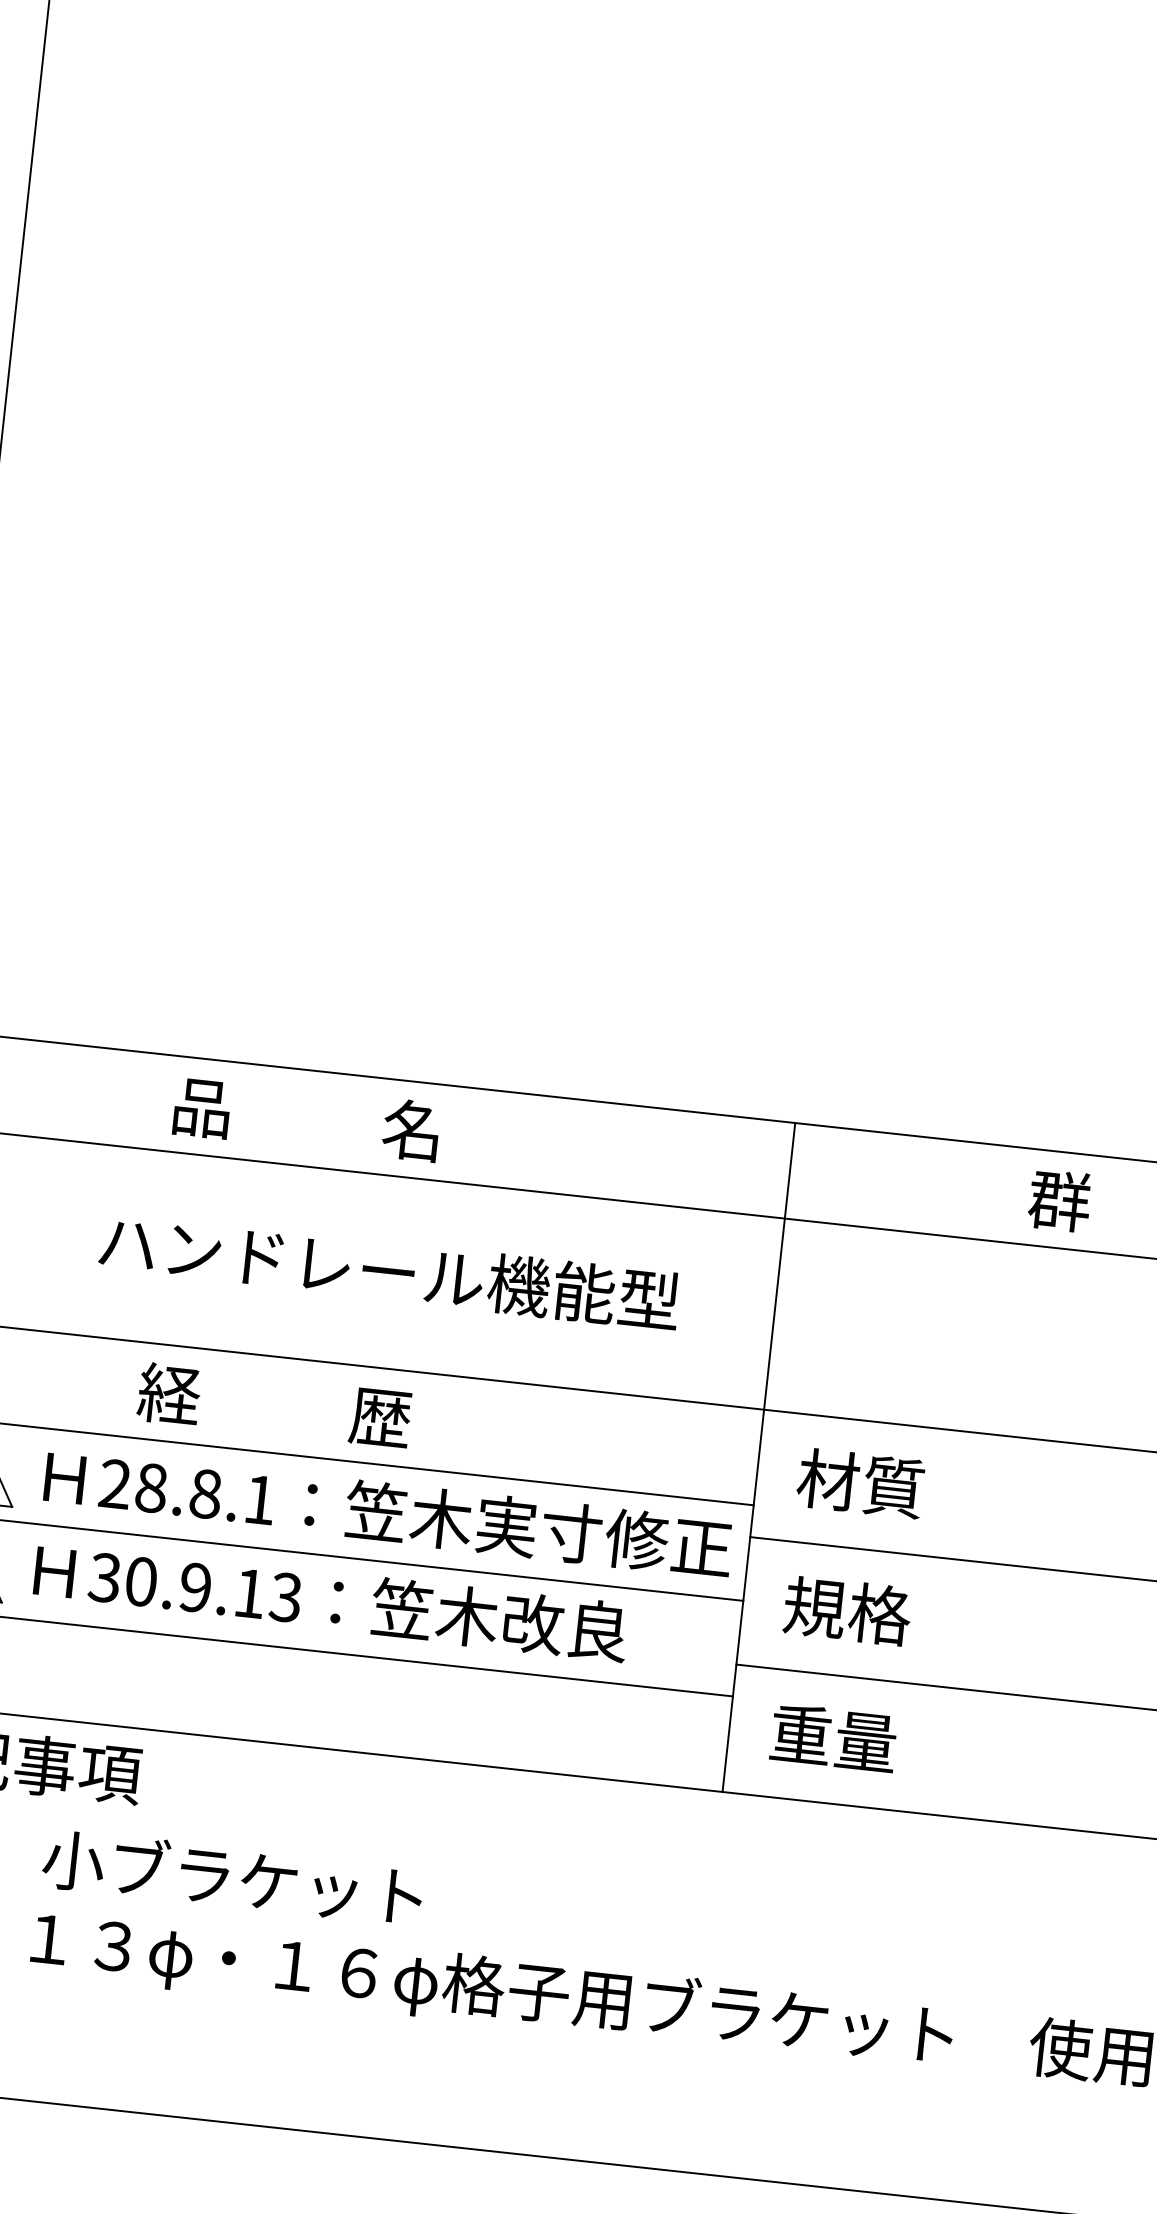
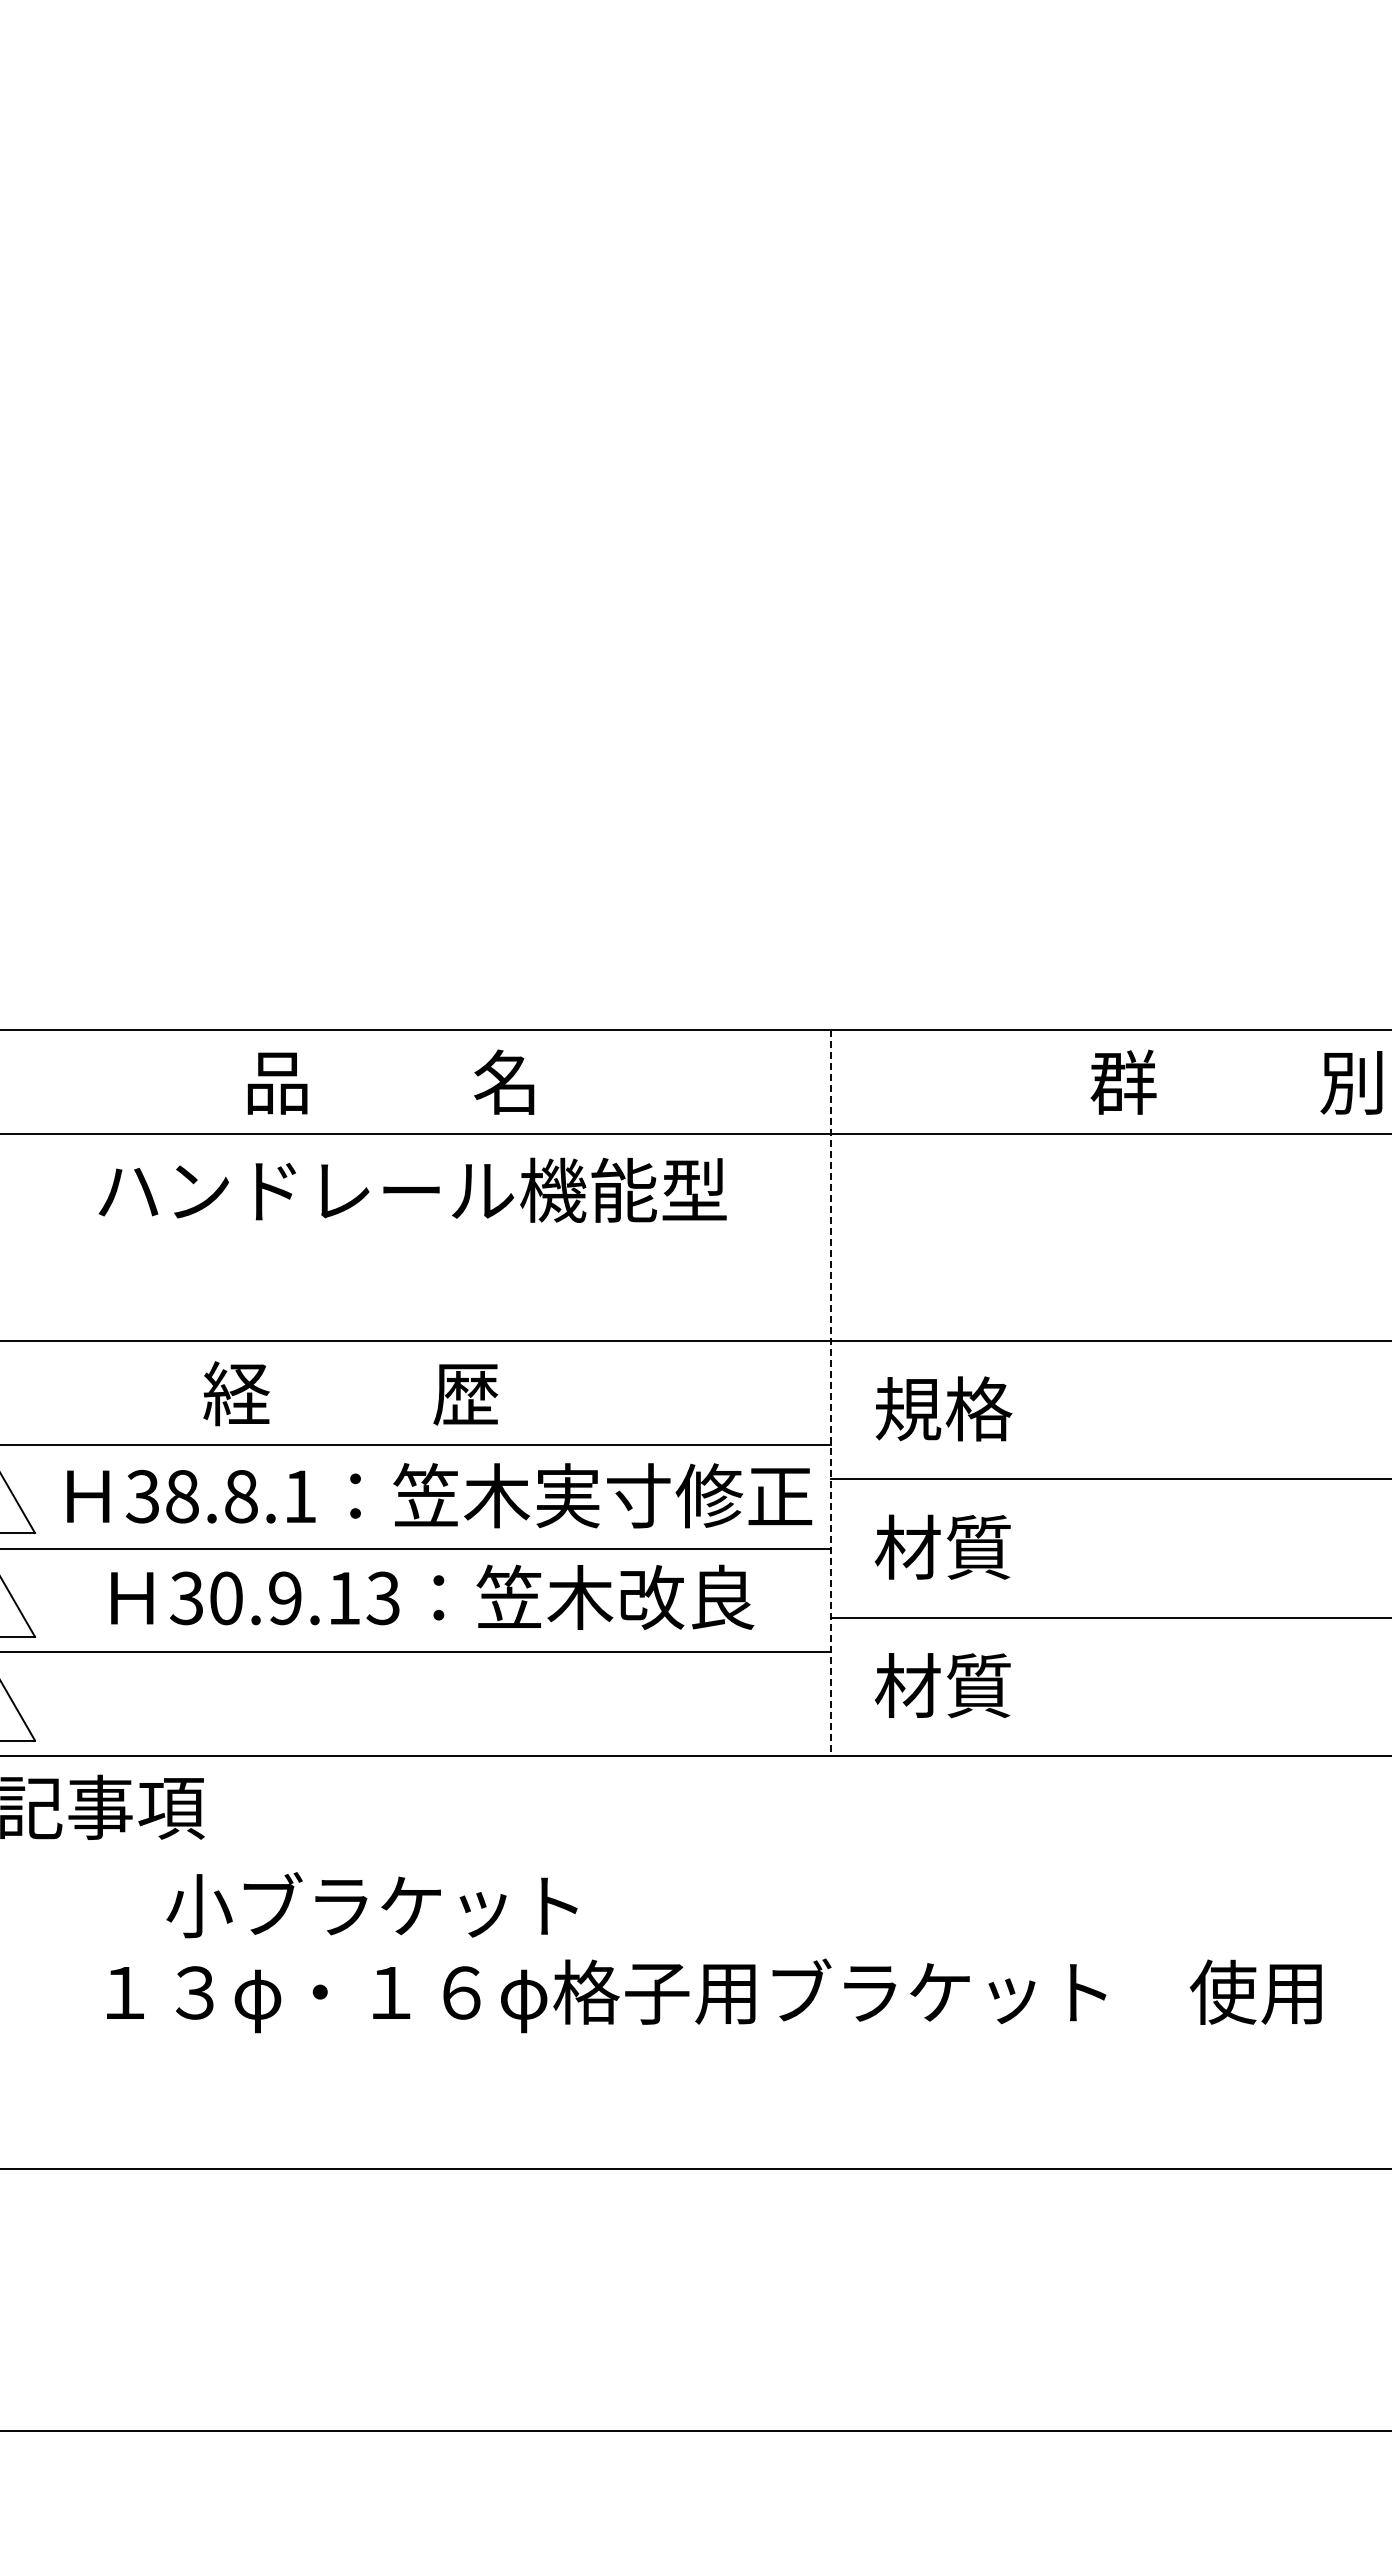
text: (306, 1118) -> (390, 1081), moved
text: (389, 1270) -> (412, 1189), moved
text: (274, 1405) -> (350, 1393), moved
line: (758, 1457) -> (830, 1393), solid -> dashed
text: (861, 1483) -> (943, 1408), 材質 -> 規格
text: (114, 1484) -> (142, 1496), 28.8.1 -> 38.8.1
text: (331, 1600) -> (432, 1596), moved
text: (847, 1610) -> (943, 1546), 規格 -> 材質
text: (832, 1738) -> (942, 1685), 重量 -> 材質
text: (232, 1877) -> (371, 1905), moved

